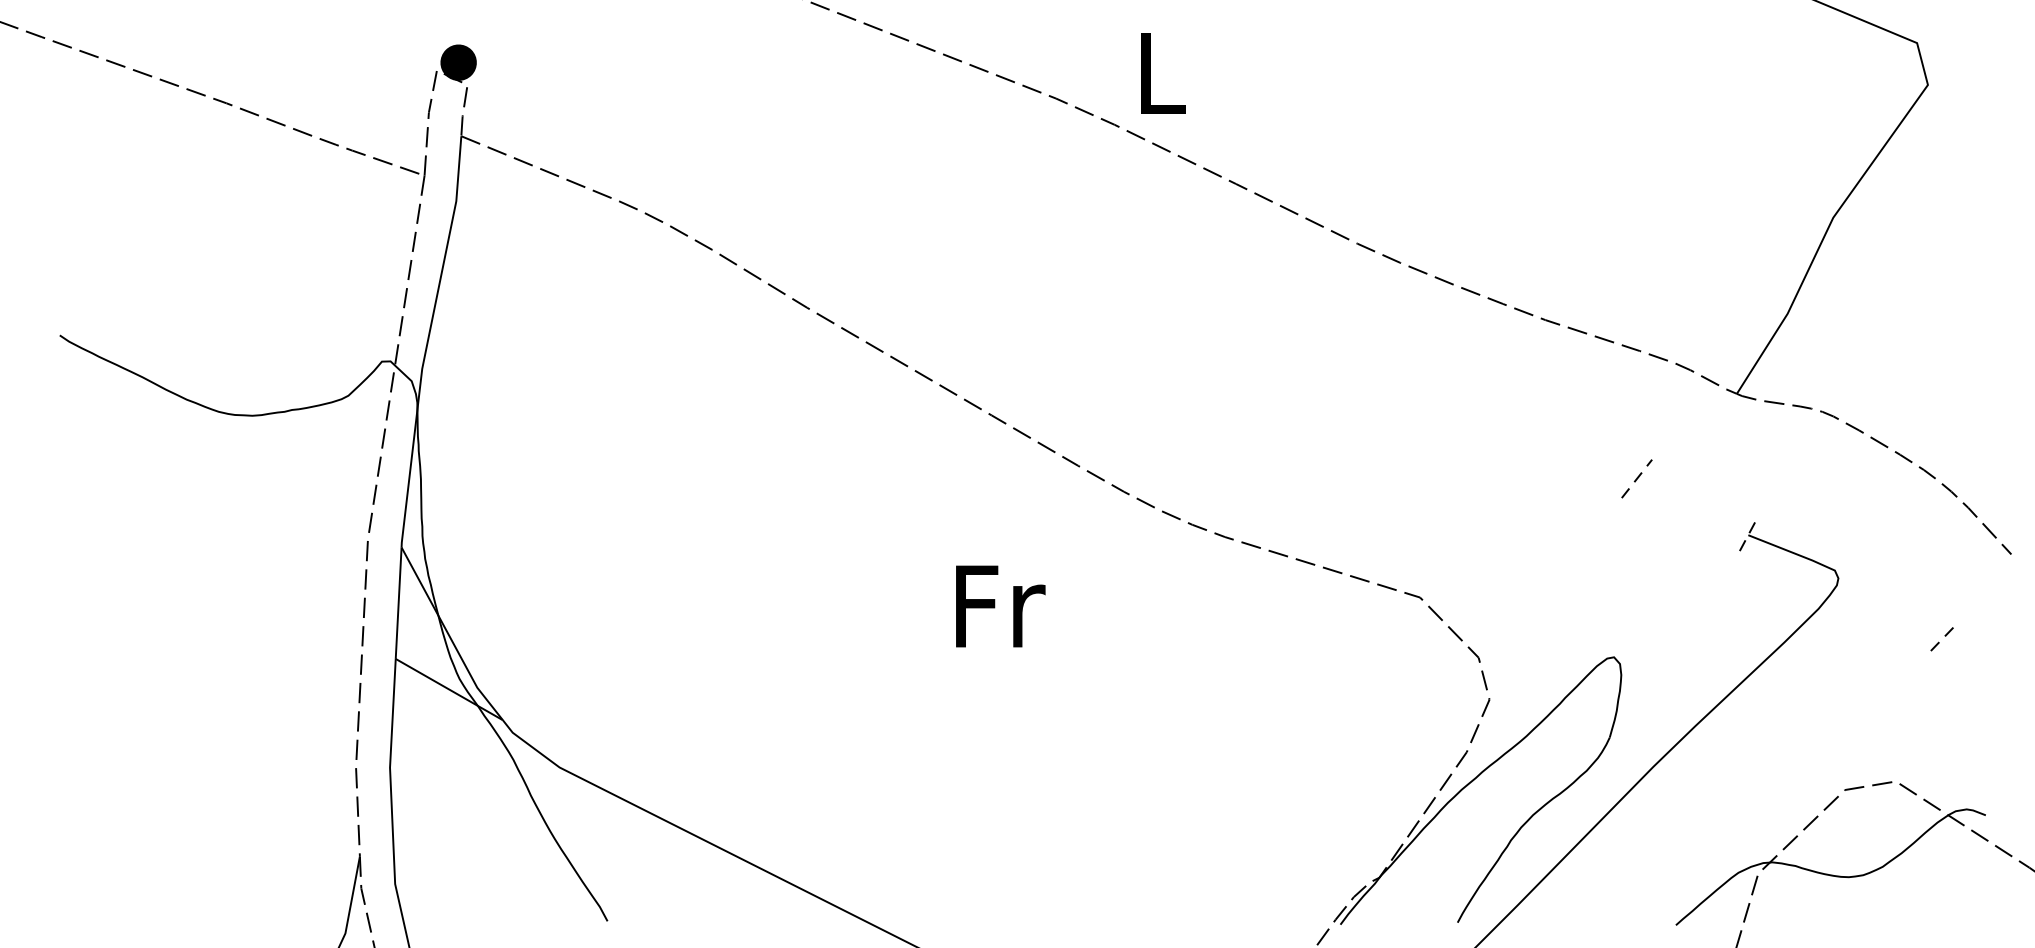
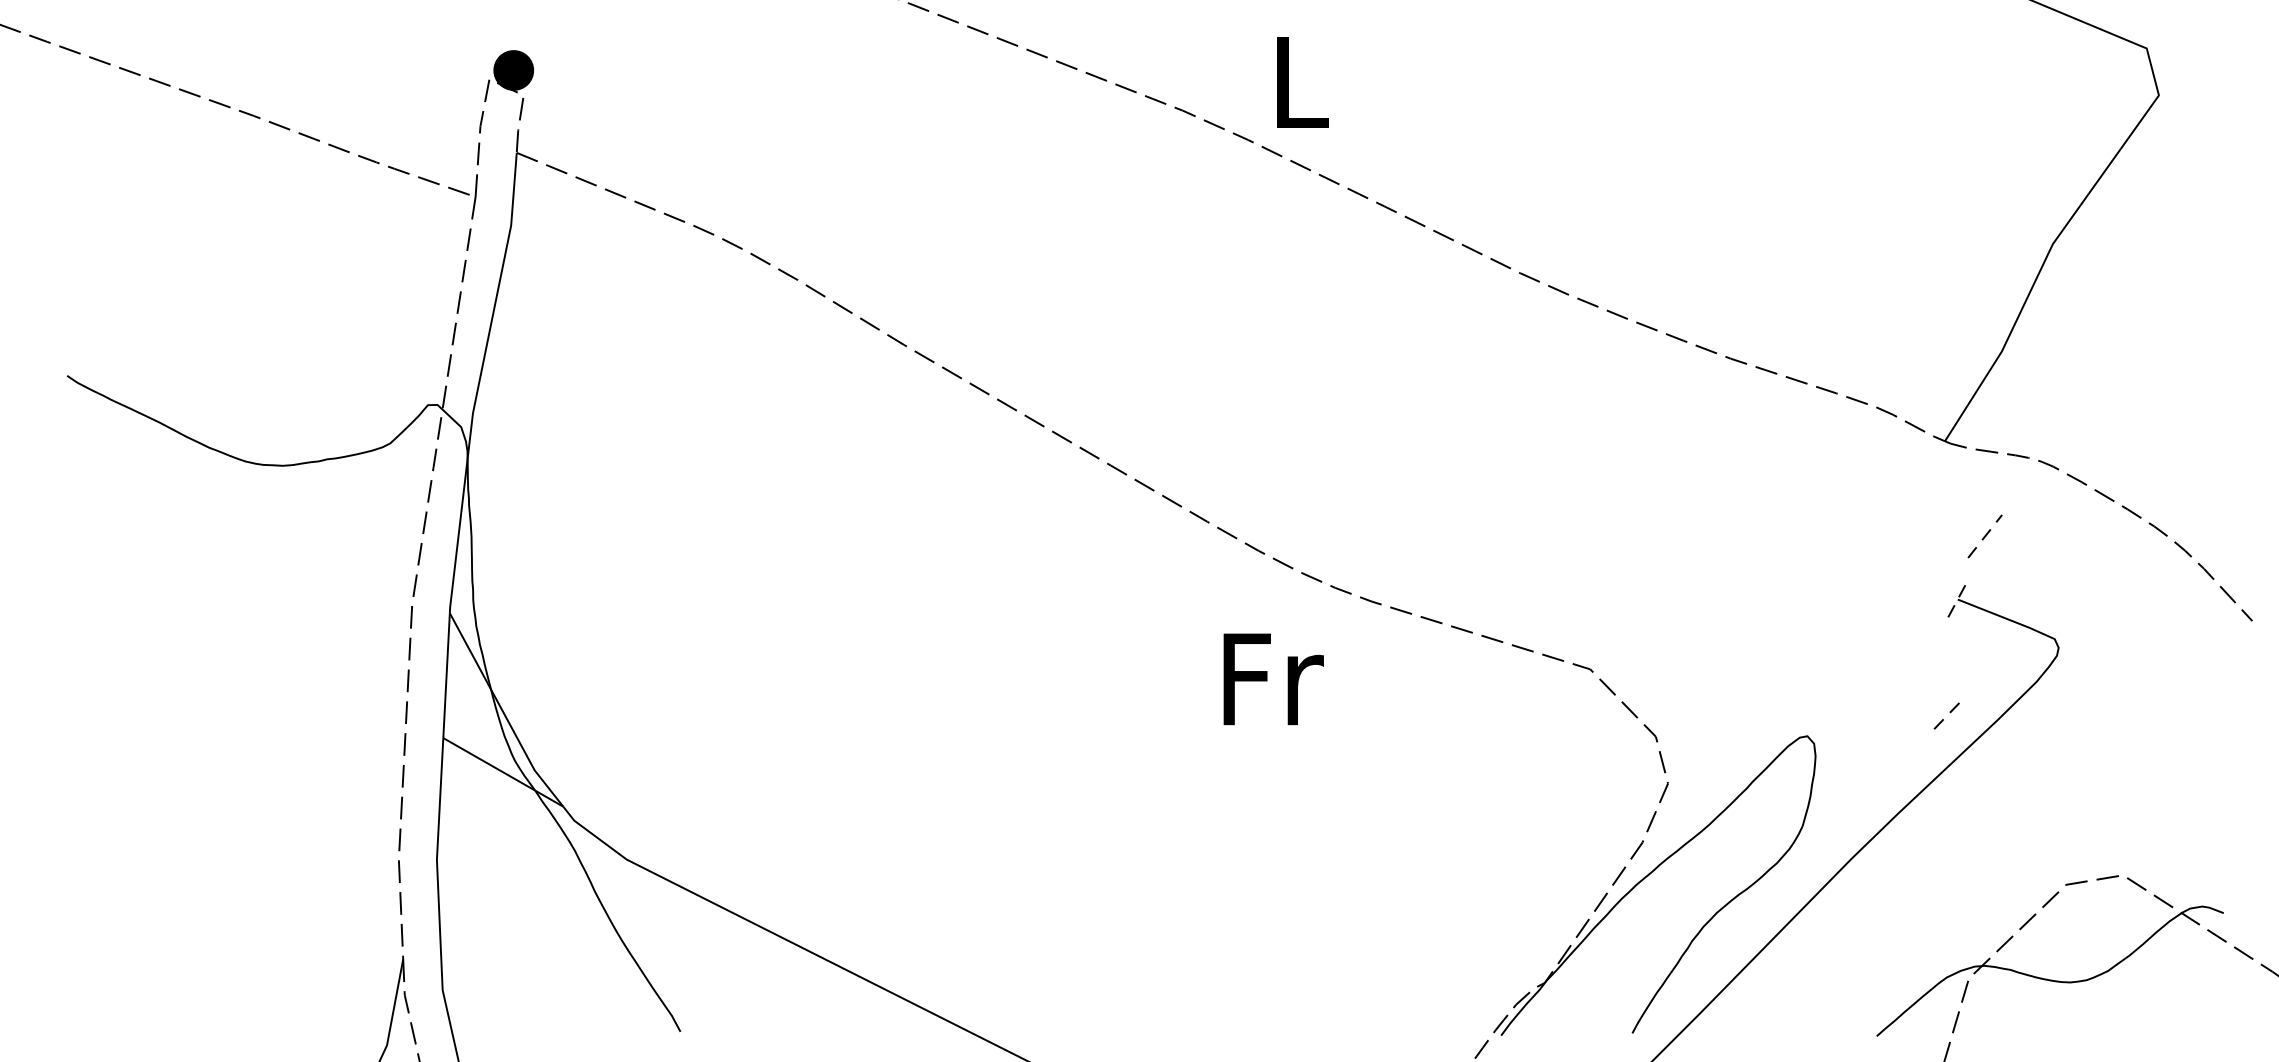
line: (1636, 478) -> (1984, 536), moved
text: (1000, 606) -> (1273, 679), moved
line: (1944, 636) -> (1949, 712), moved

